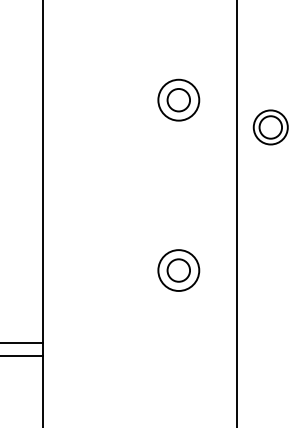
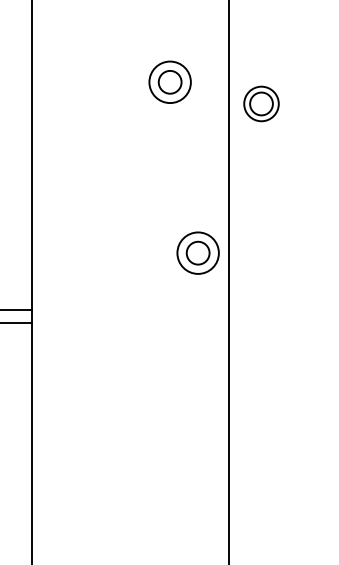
part: (178, 99) -> (169, 81), moved
part: (270, 126) -> (261, 103), moved
part: (178, 269) -> (197, 252), moved

